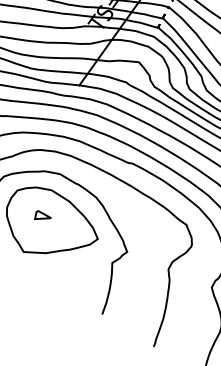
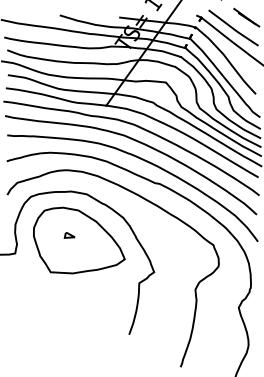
part: (42, 215) -> (69, 235), size x0.62

